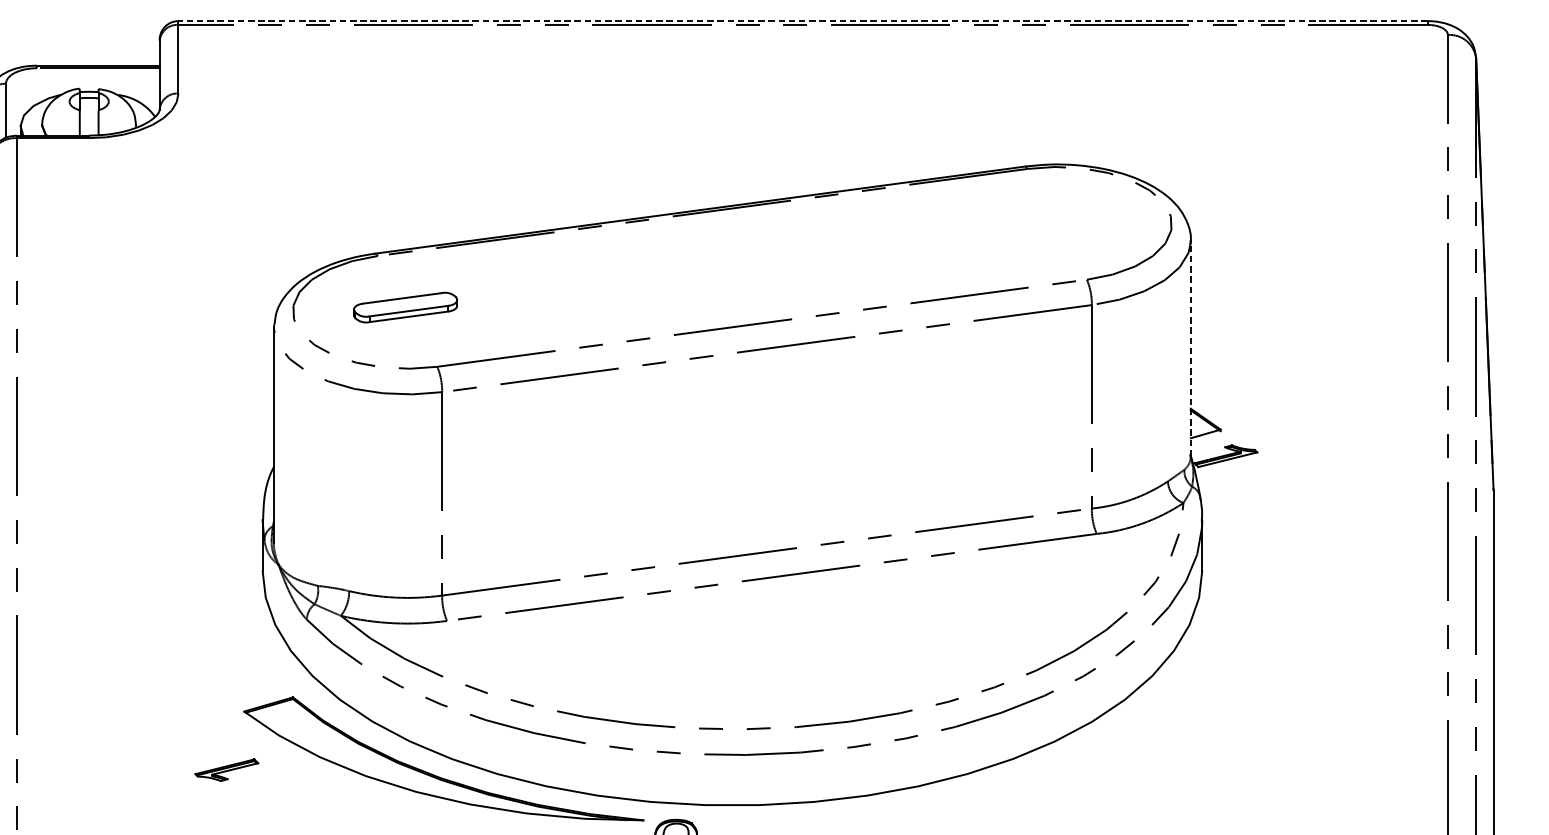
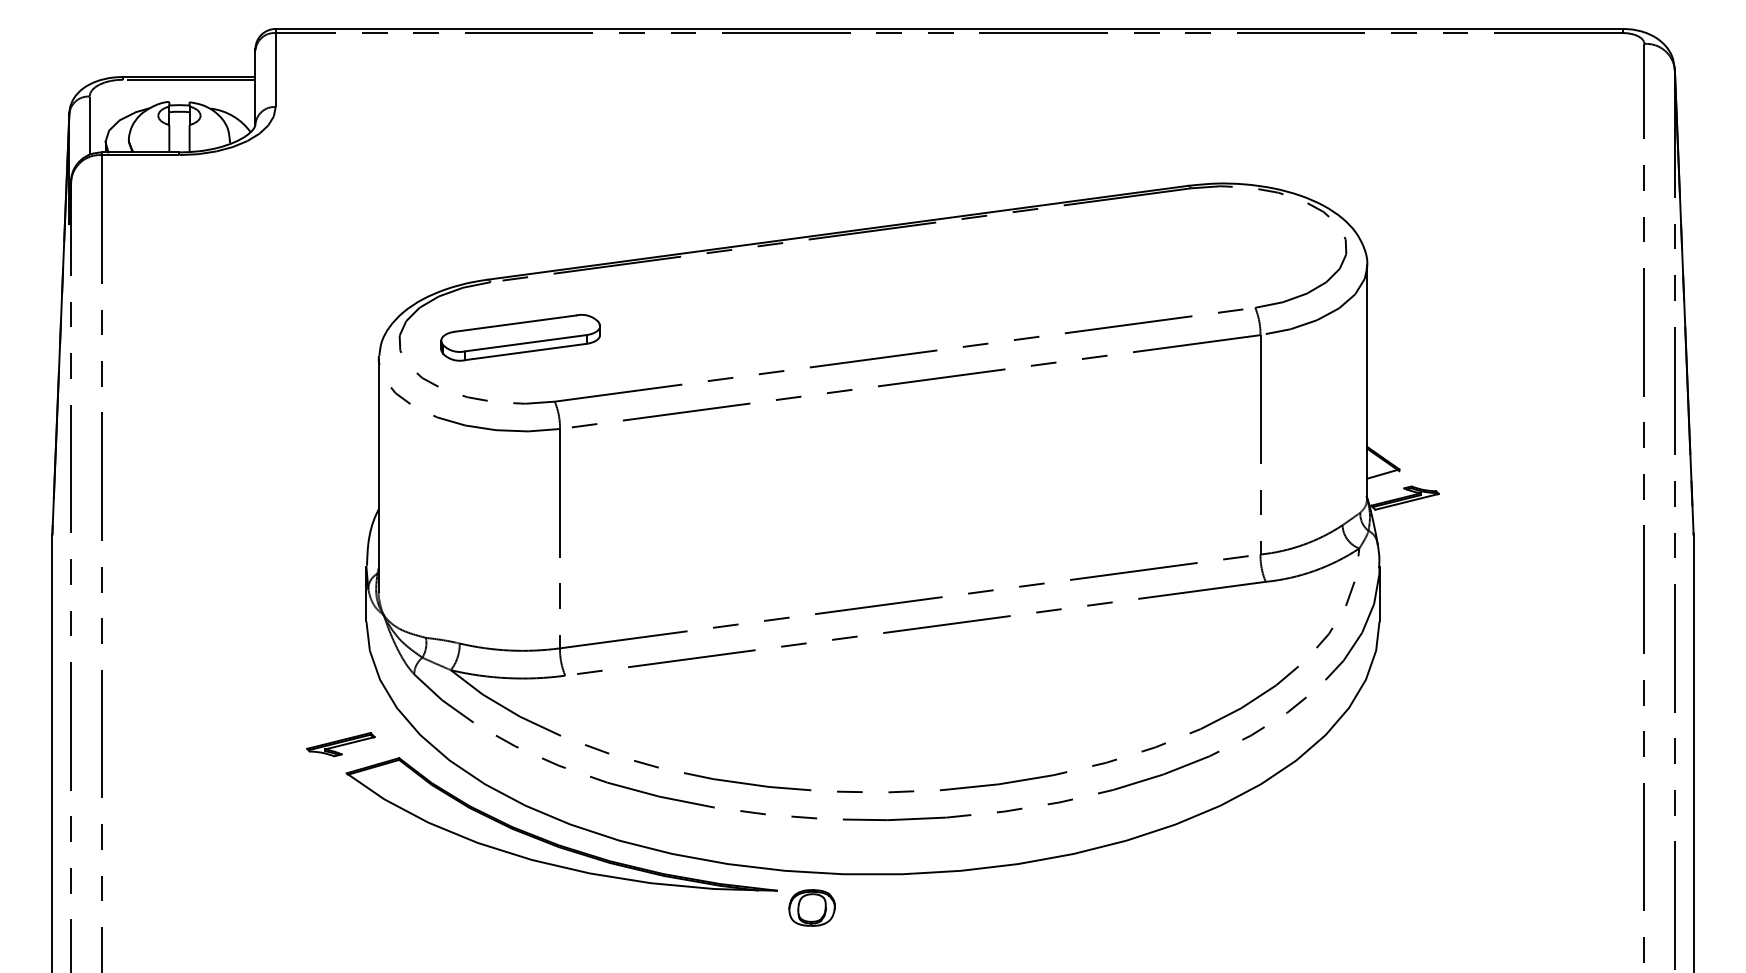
line: (802, 20) -> (948, 28), dashed -> solid
part: (405, 307) -> (520, 337), size x1.43
line: (1191, 348) -> (1367, 381), dashed -> solid
part: (226, 770) -> (340, 744), moved

